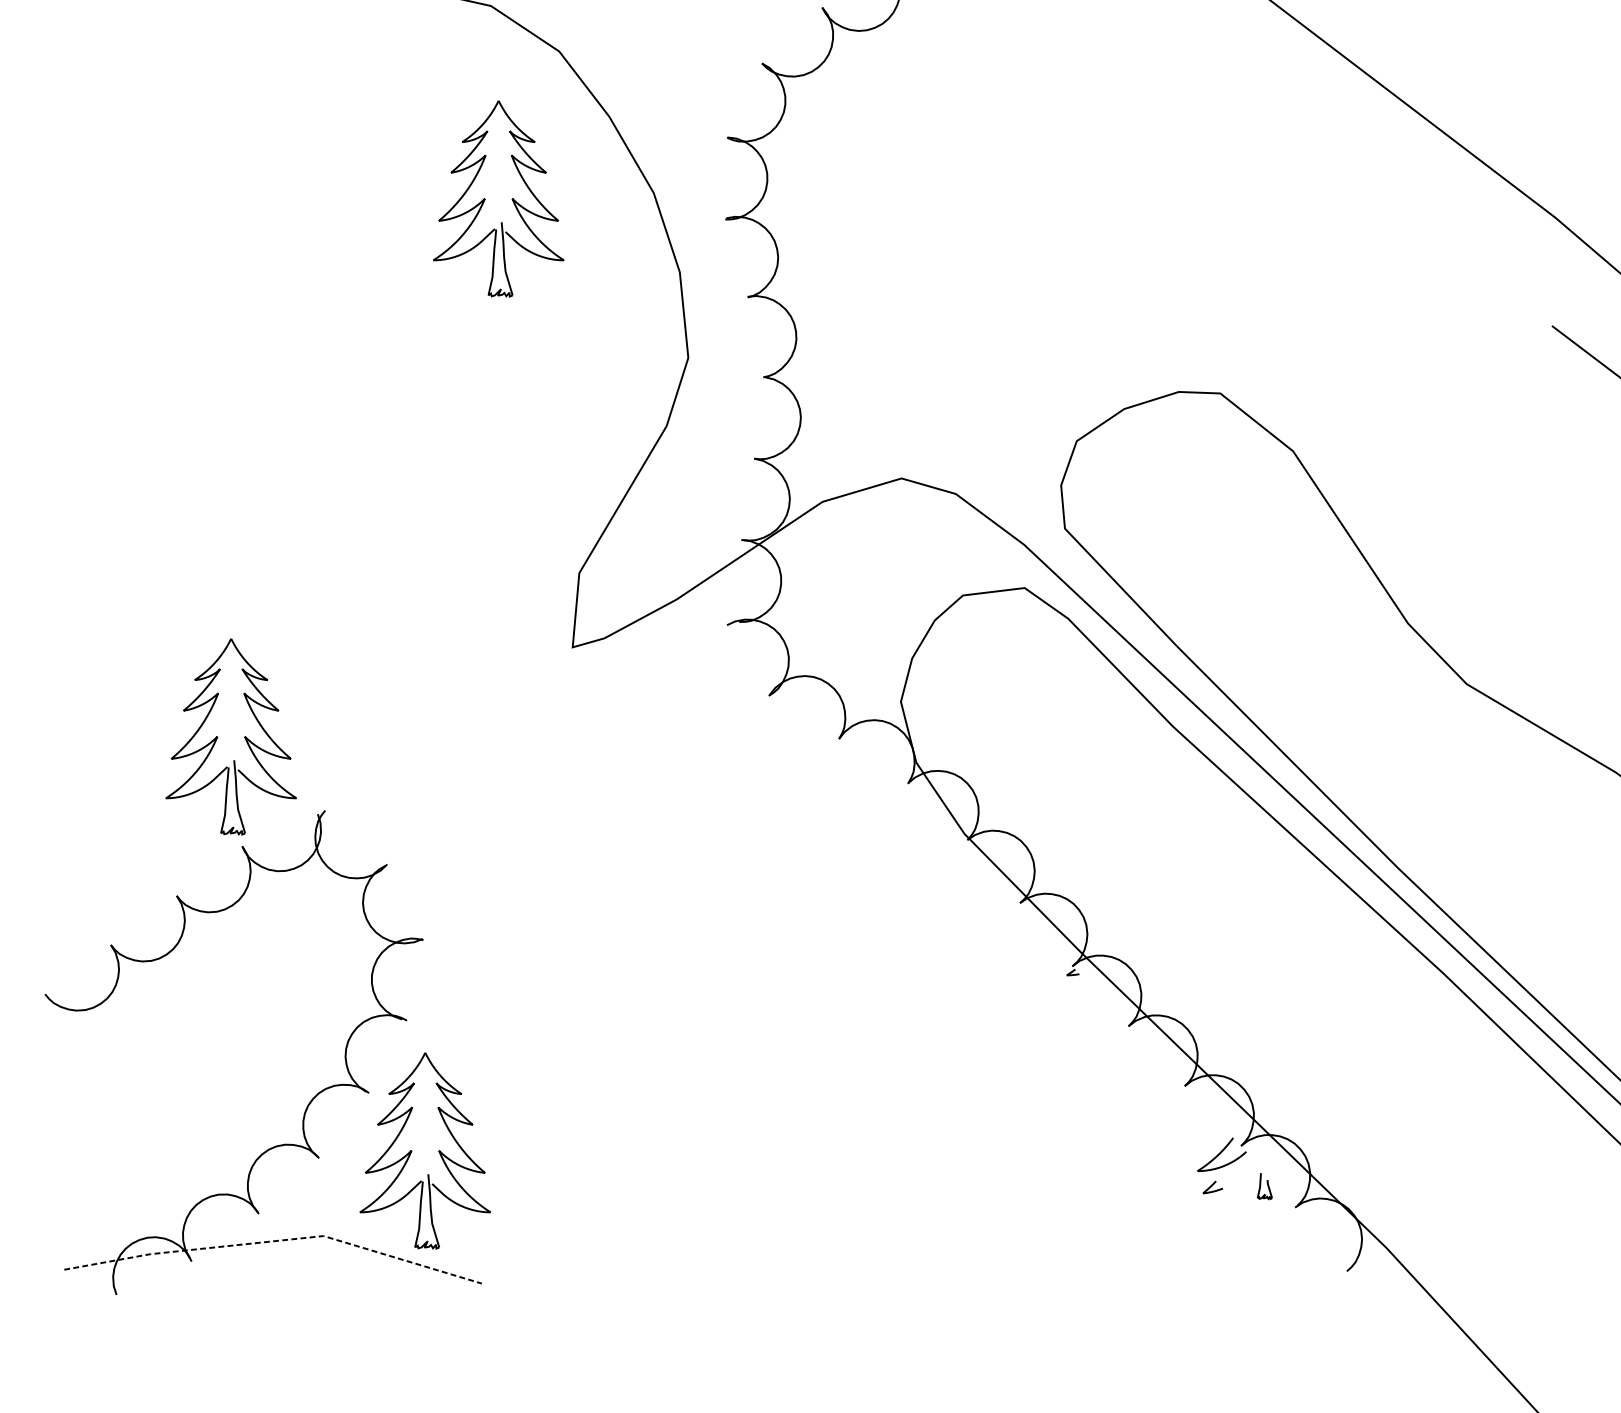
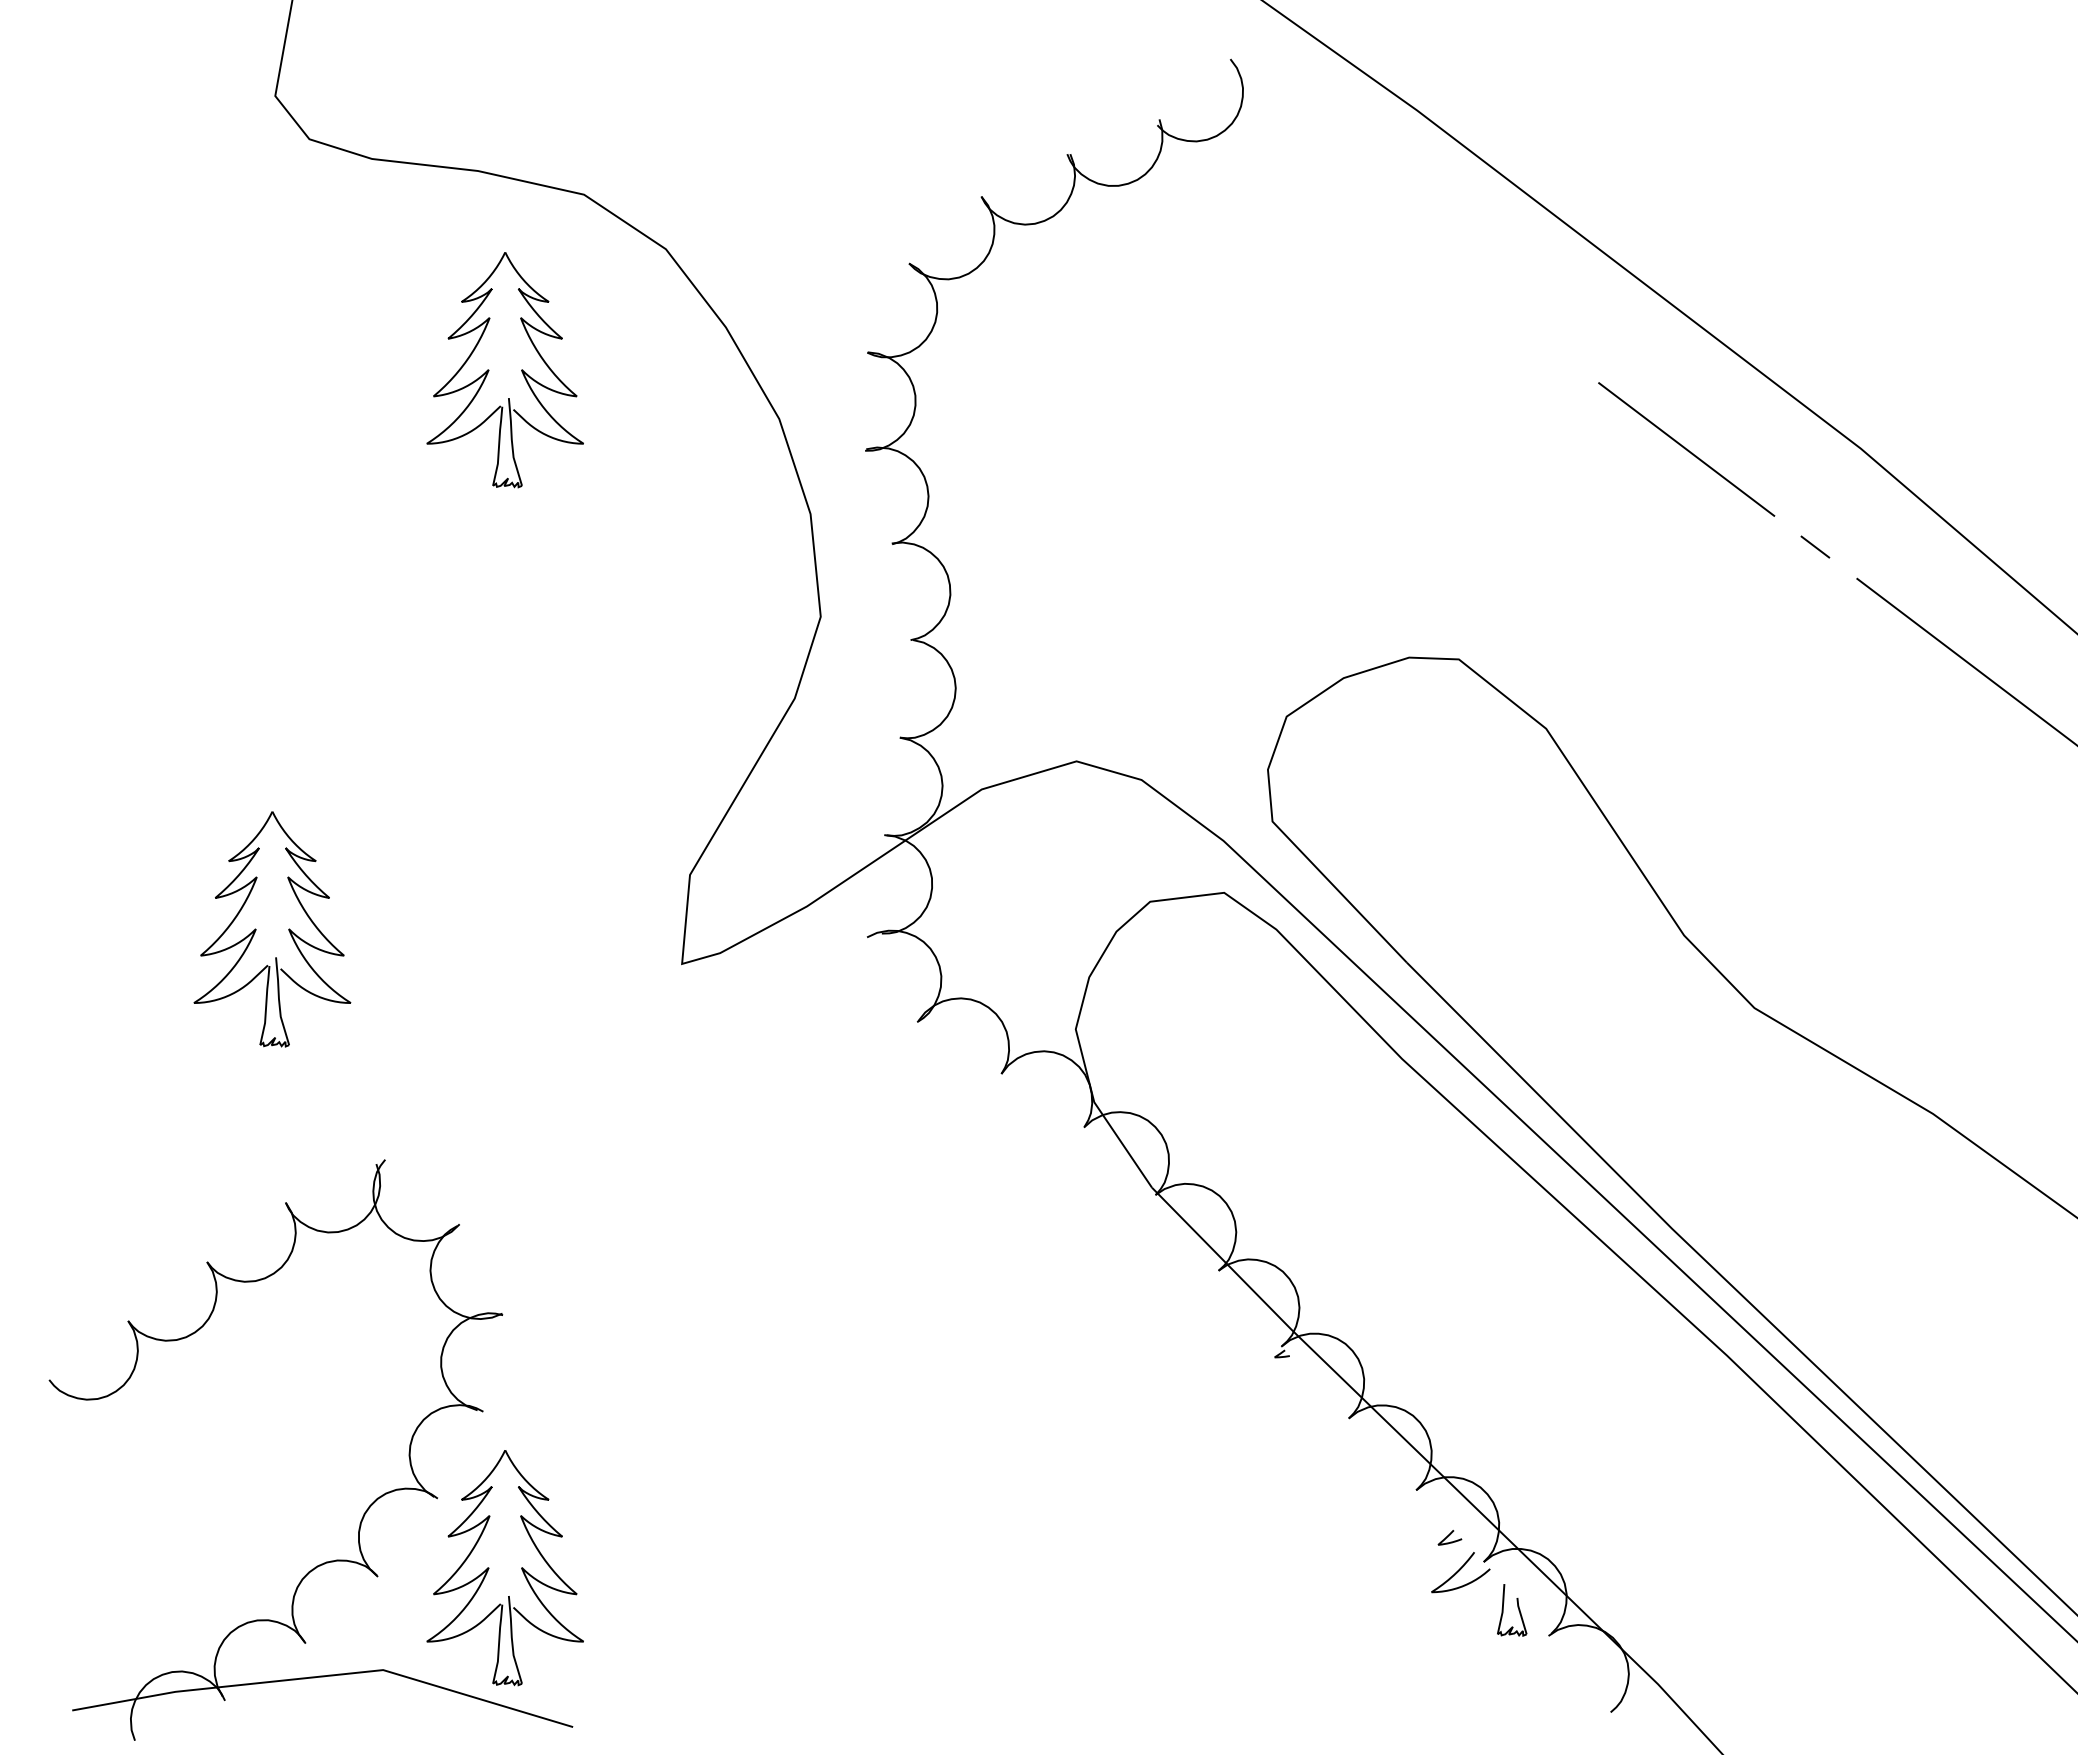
part: (485, 199) -> (489, 370), moved
line: (1410, 218) -> (1686, 449), added
line: (1517, 299) -> (1815, 546), added
part: (217, 737) -> (256, 929), moved
curve: (1212, 1186) -> (1449, 1536), moved
part: (1265, 1186) -> (1512, 1610), size x1.67
line: (276, 1241) -> (326, 1676), dashed -> solid

